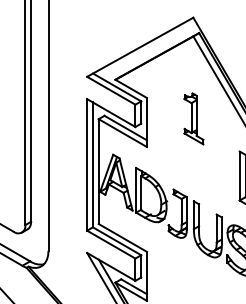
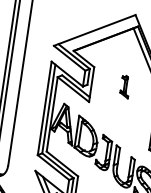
part: (193, 118) -> (125, 86), size x0.6

